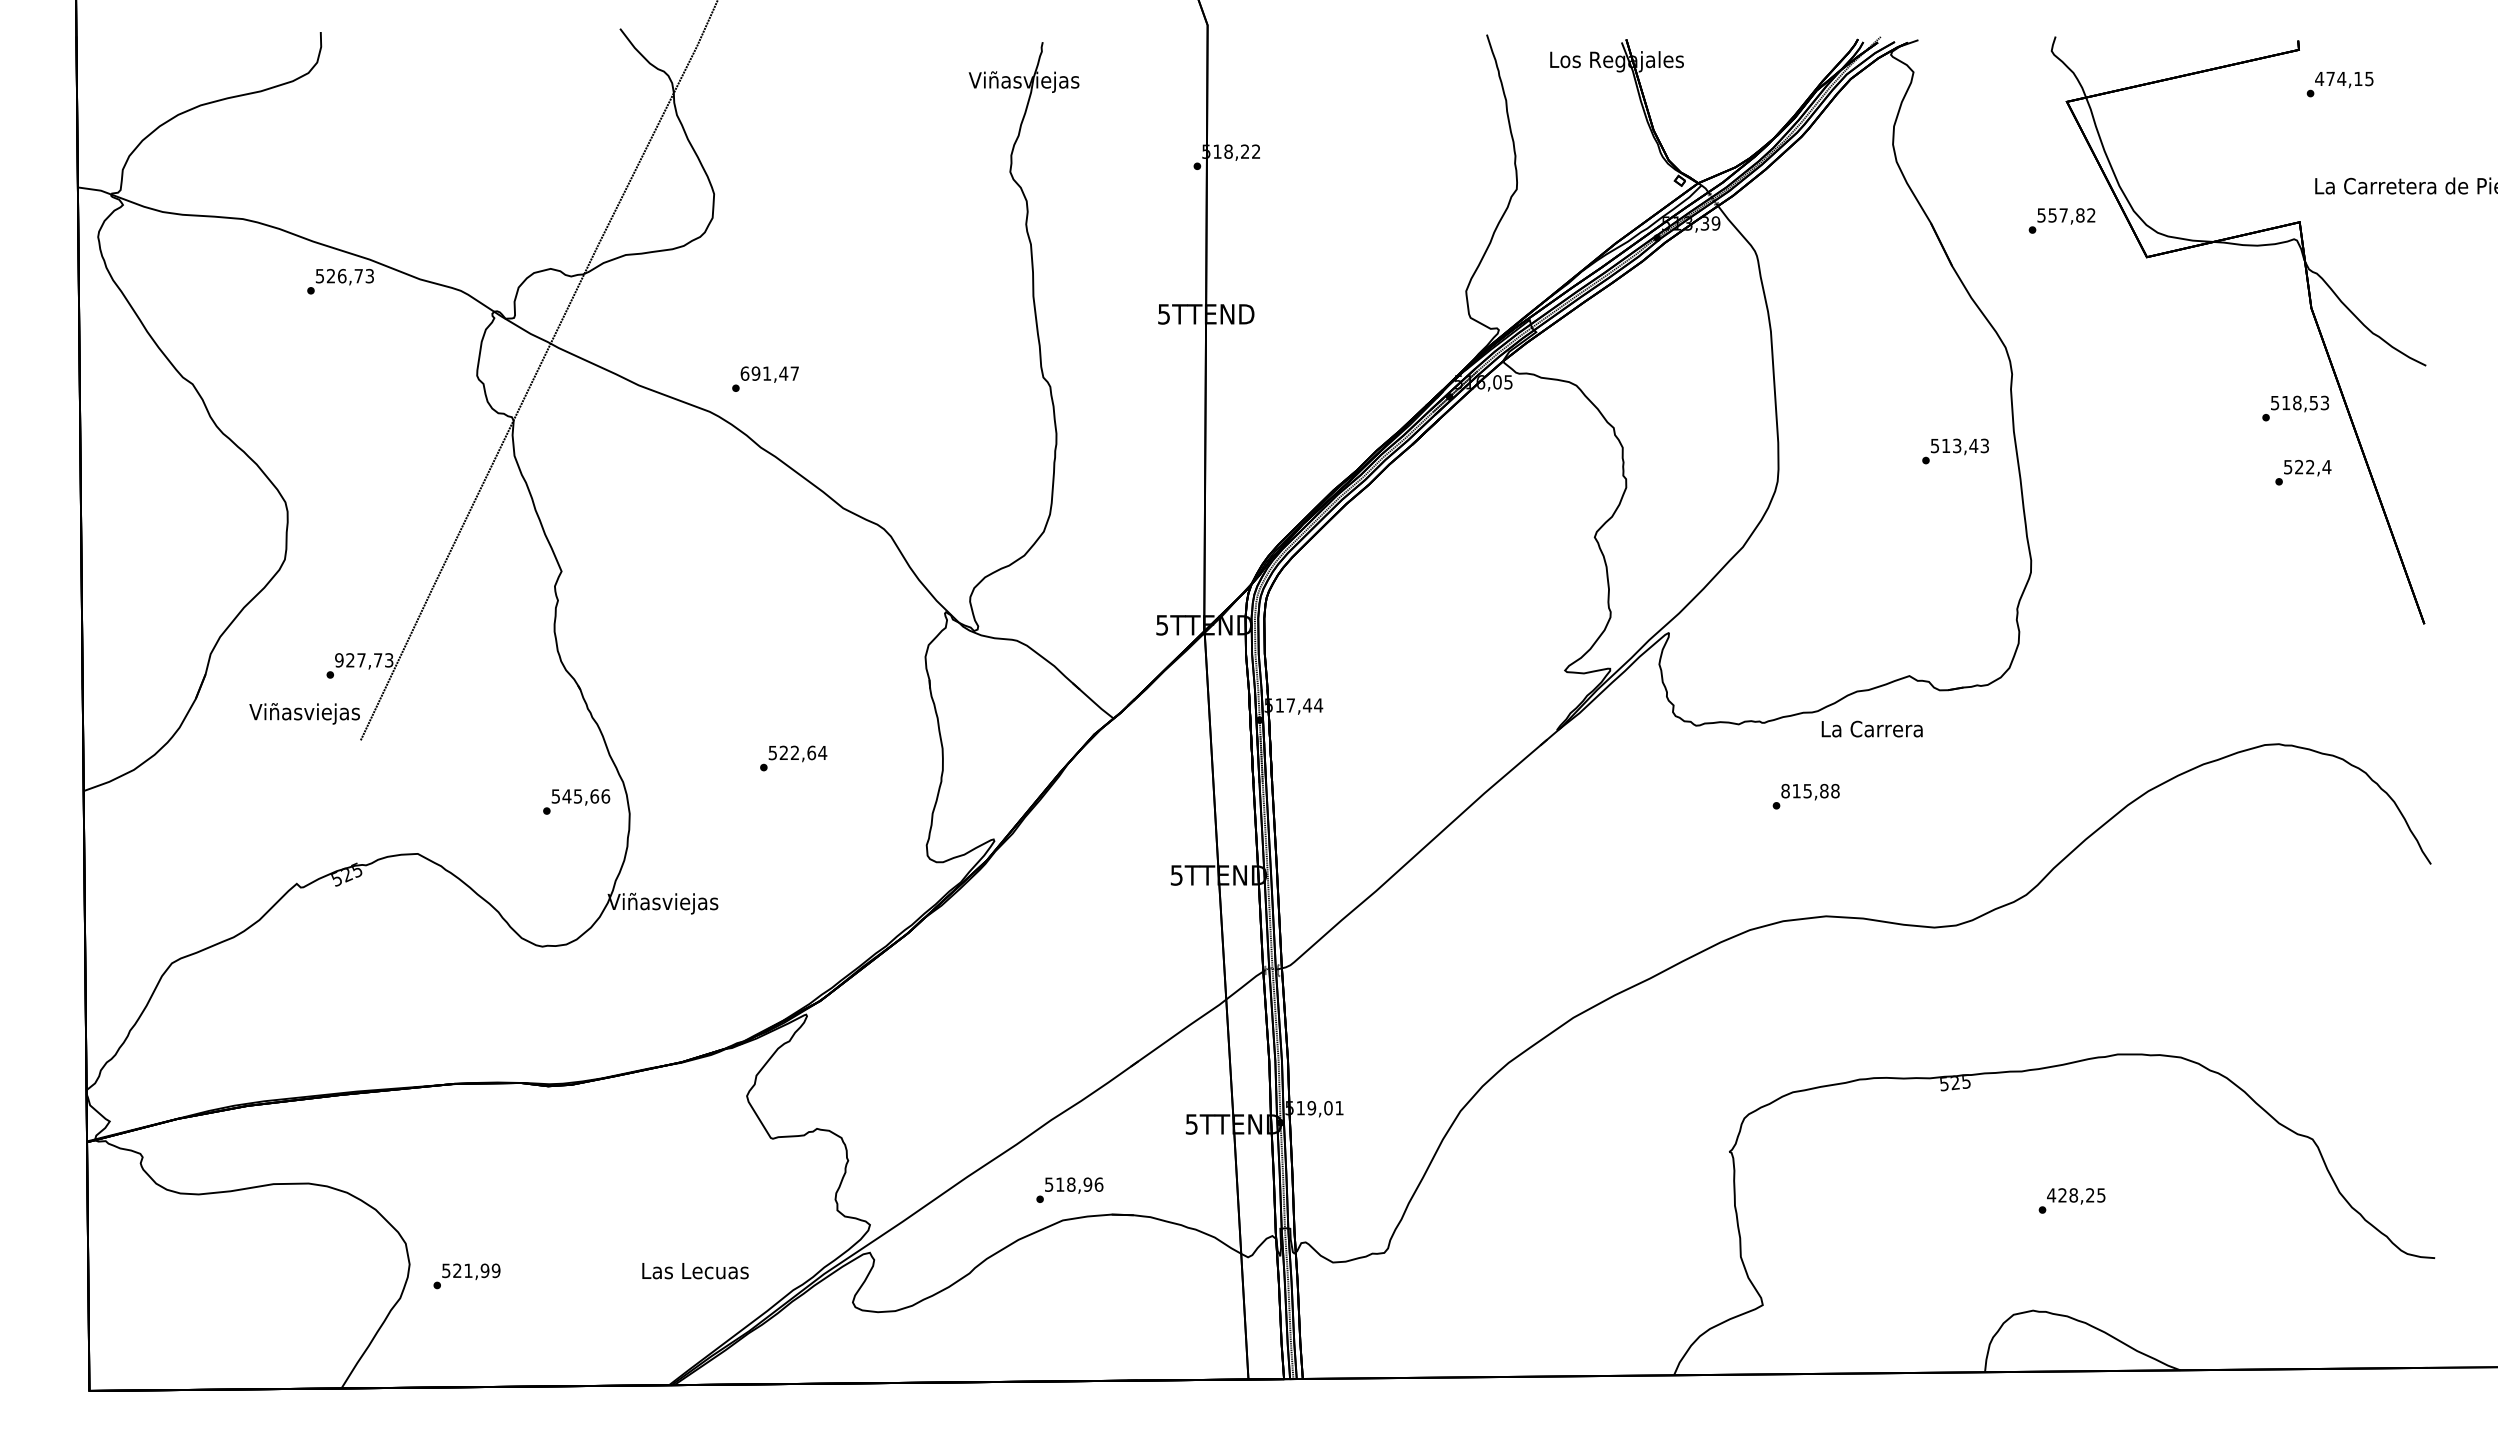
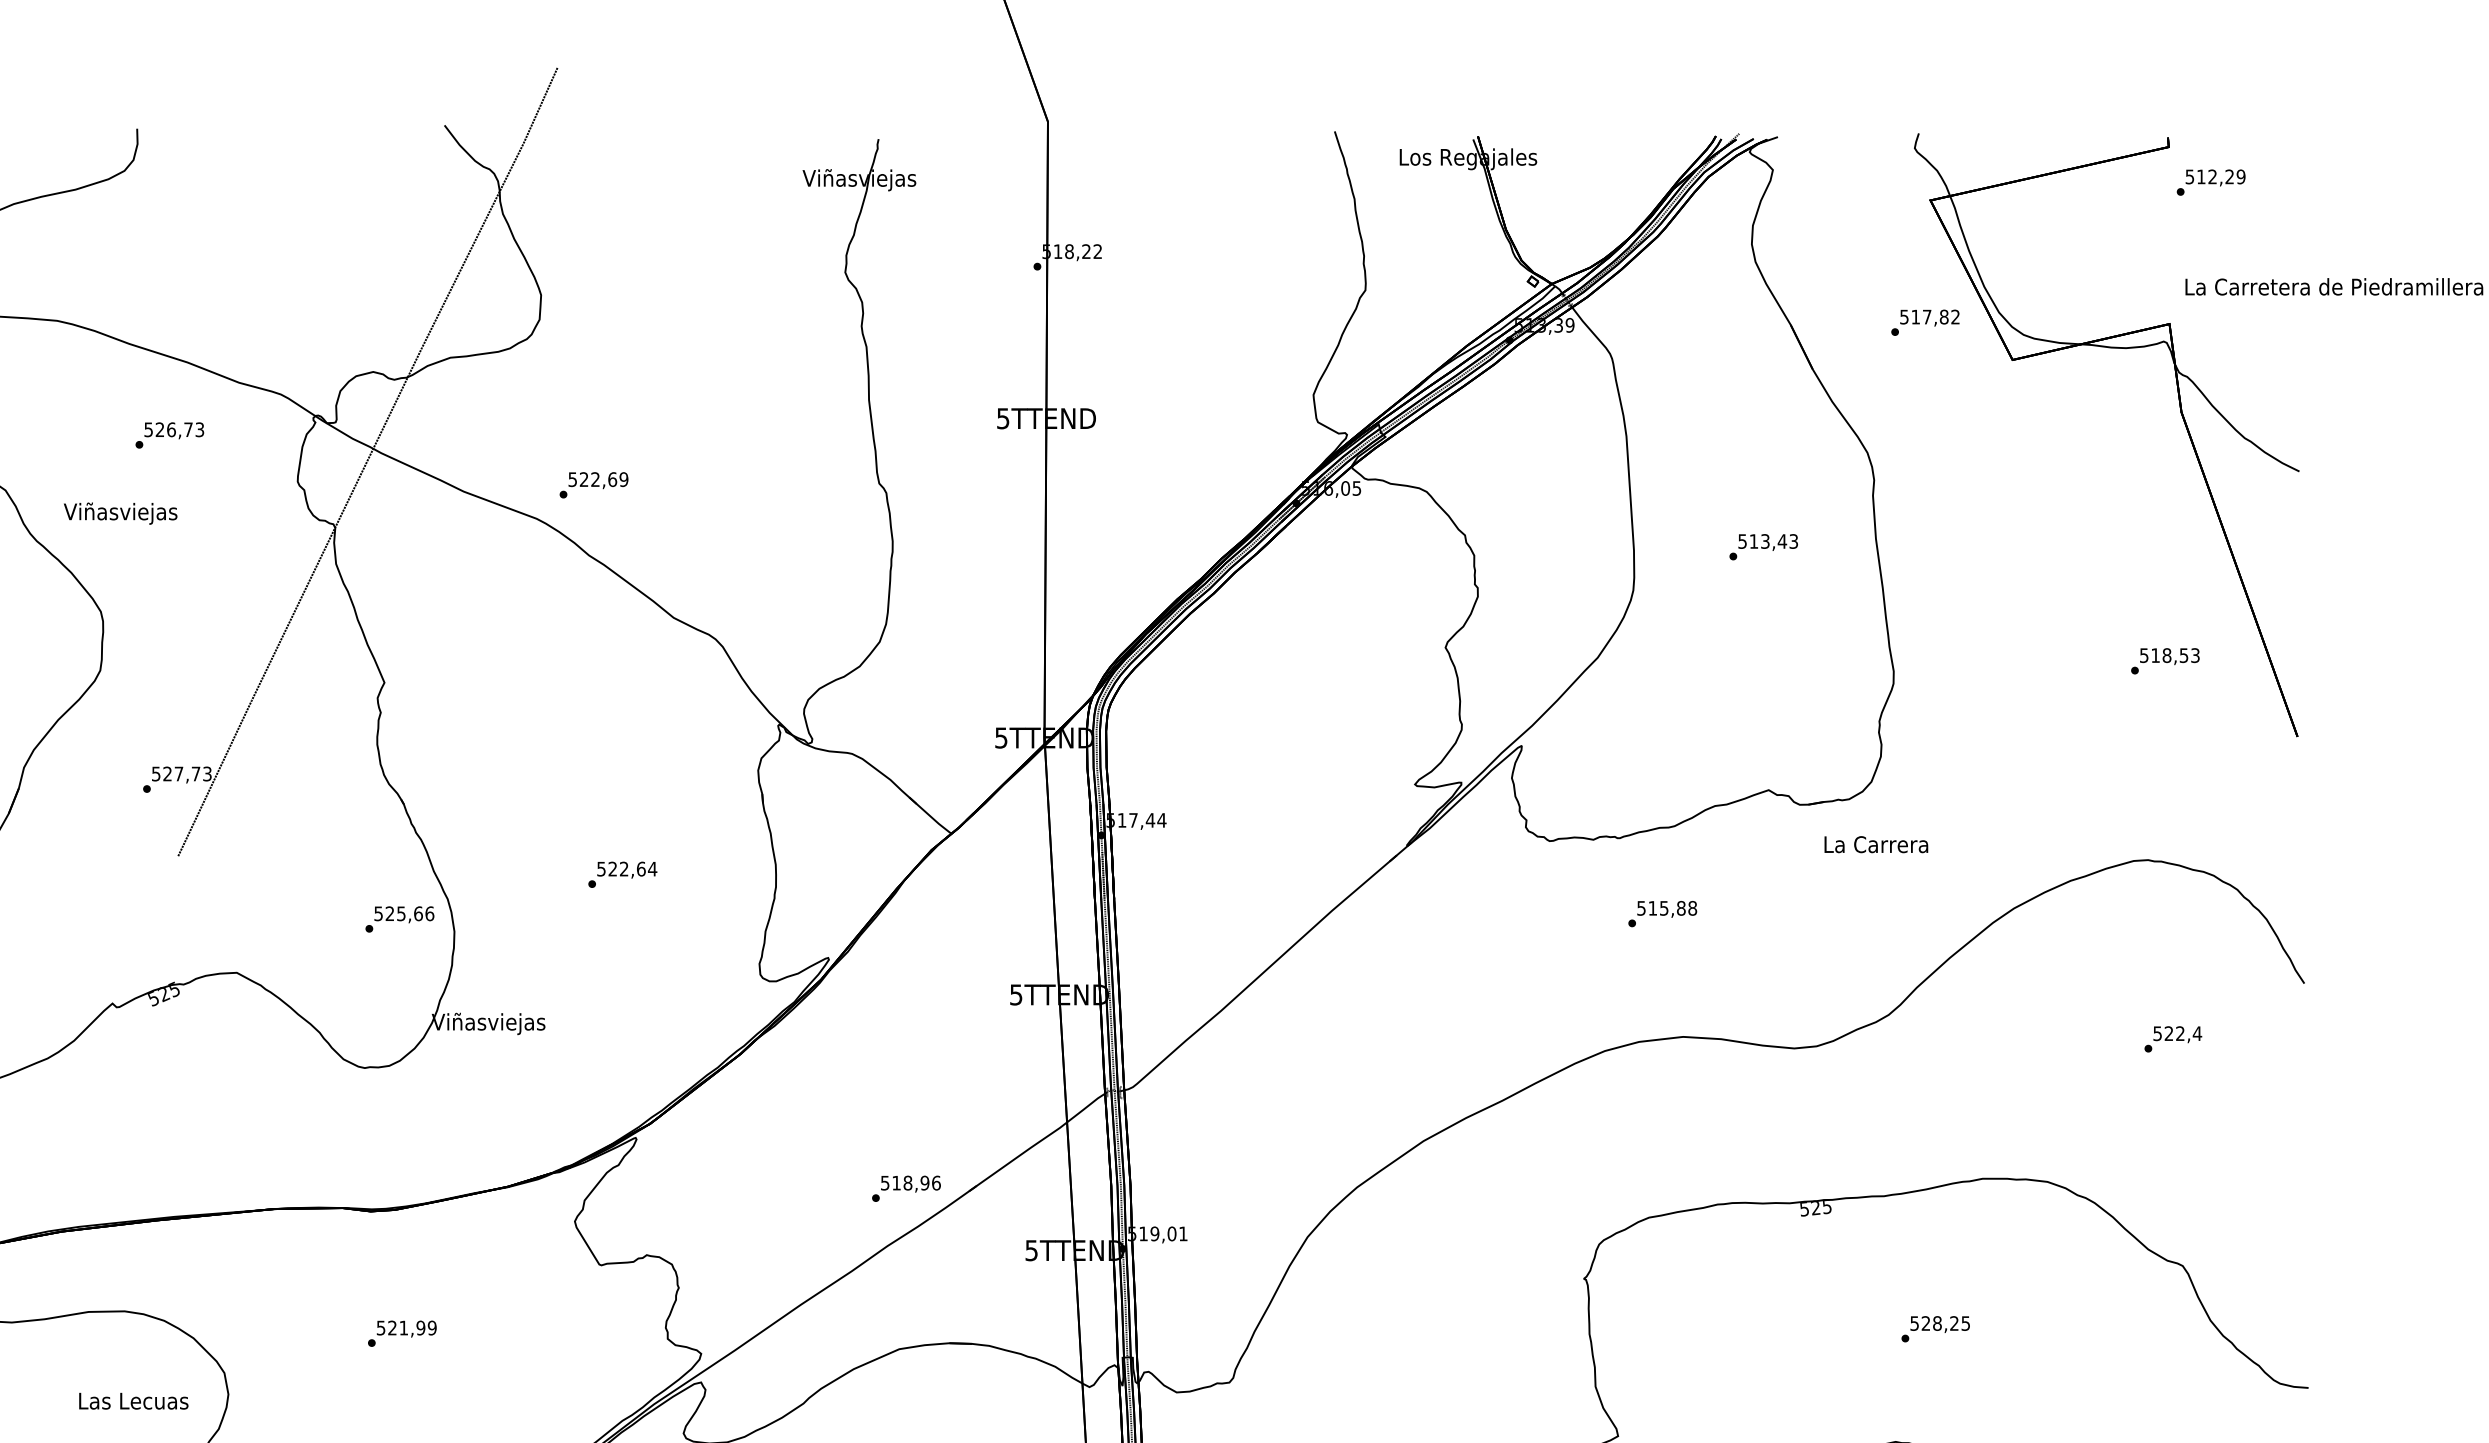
text: (2344, 78) -> (2215, 176), 474,15 -> 512,29
text: (2052, 215) -> (1915, 317), 557,82 -> 517,82
text: (340, 281) -> (169, 435), moved
text: (769, 373) -> (597, 479), 691,47 -> 522,69
text: (2295, 408) -> (2165, 661), moved
text: (1955, 451) -> (1763, 547), moved
text: (2303, 472) -> (2173, 1039), moved
text: (339, 660) -> (156, 774), 927,73 -> 527,73
text: (304, 713) -> (120, 513), moved
text: (1871, 728) -> (1875, 844), moved
text: (1785, 790) -> (1641, 907), 815,88 -> 515,88
text: (566, 796) -> (389, 913), 545,66 -> 525,66
text: (1069, 1189) -> (906, 1188), moved
text: (2051, 1195) -> (1914, 1323), 428,25 -> 528,25
text: (695, 1271) -> (133, 1401), moved
text: (466, 1276) -> (401, 1333), moved

